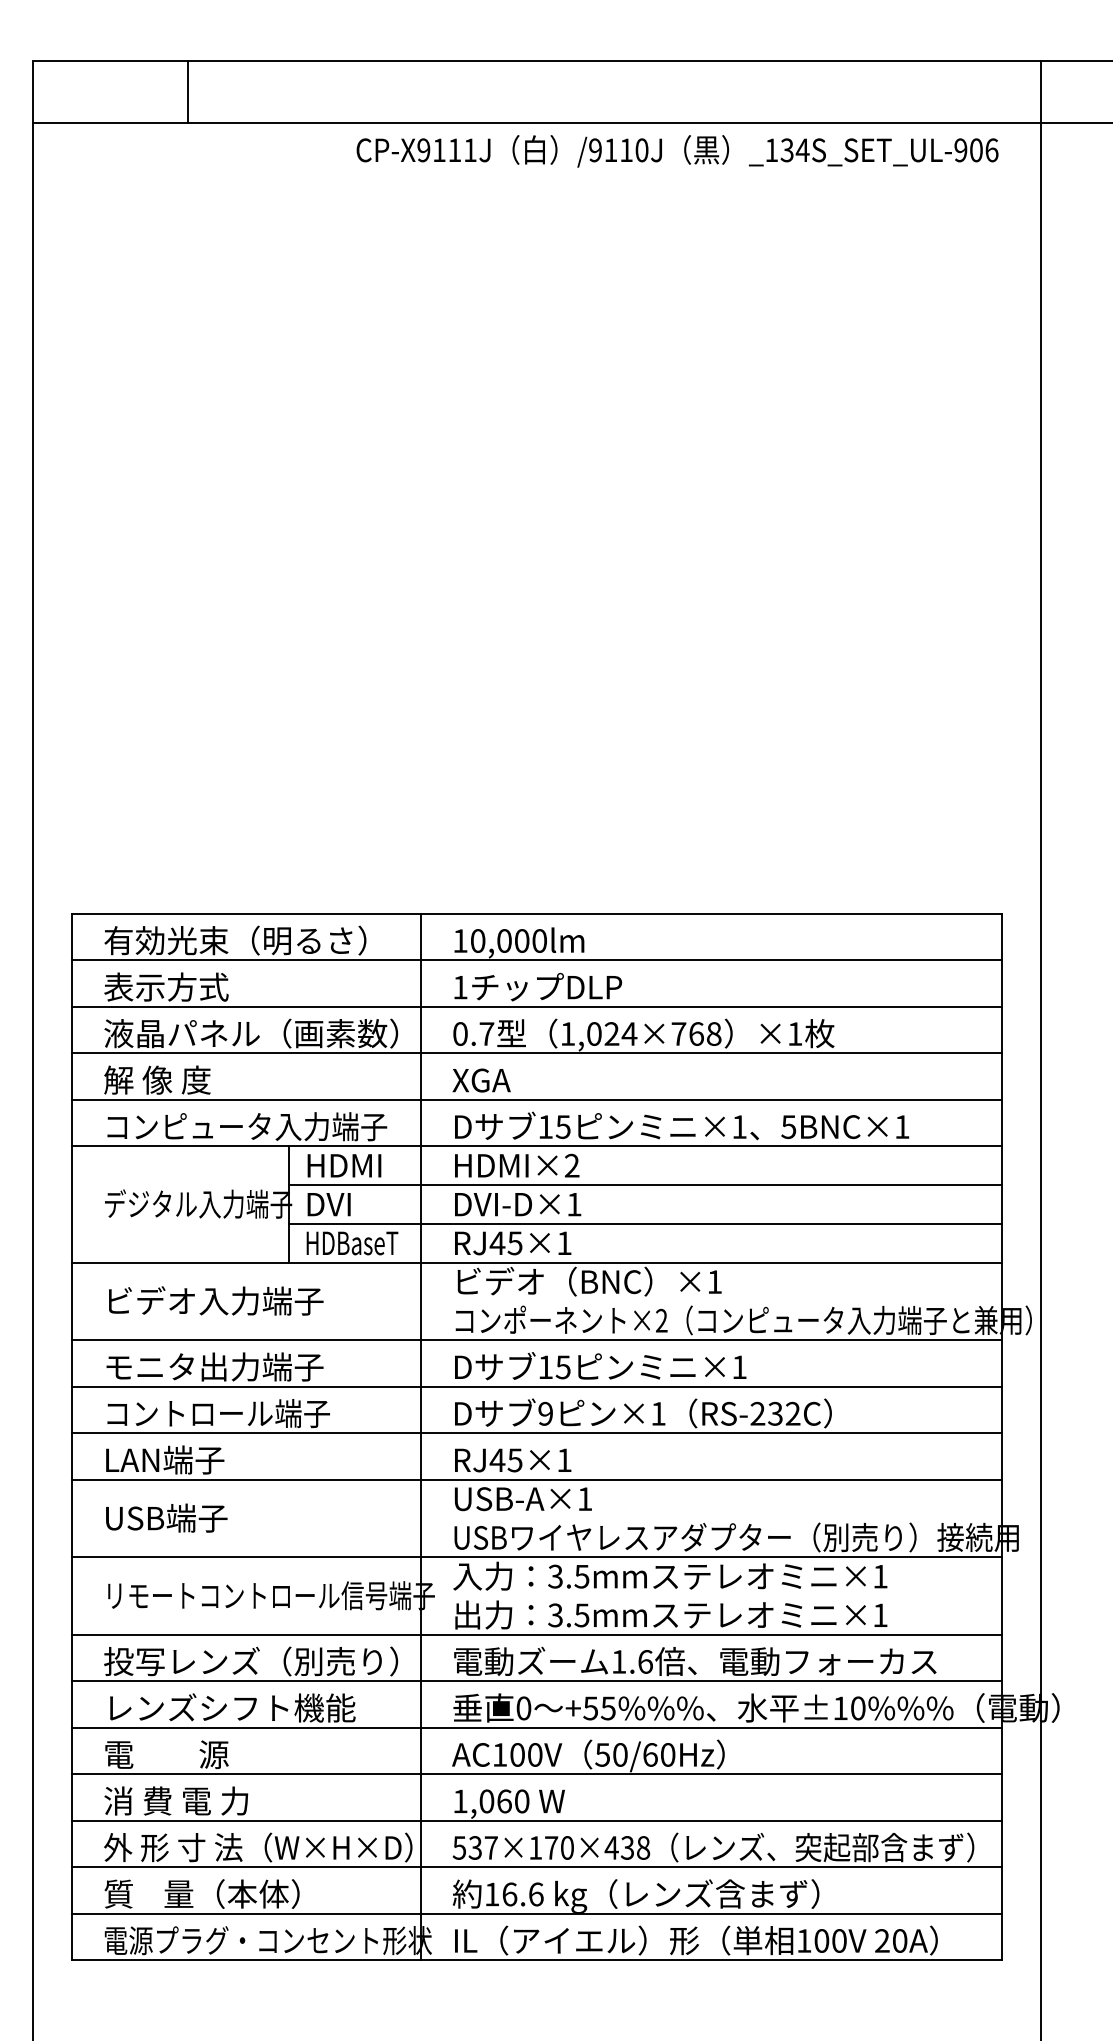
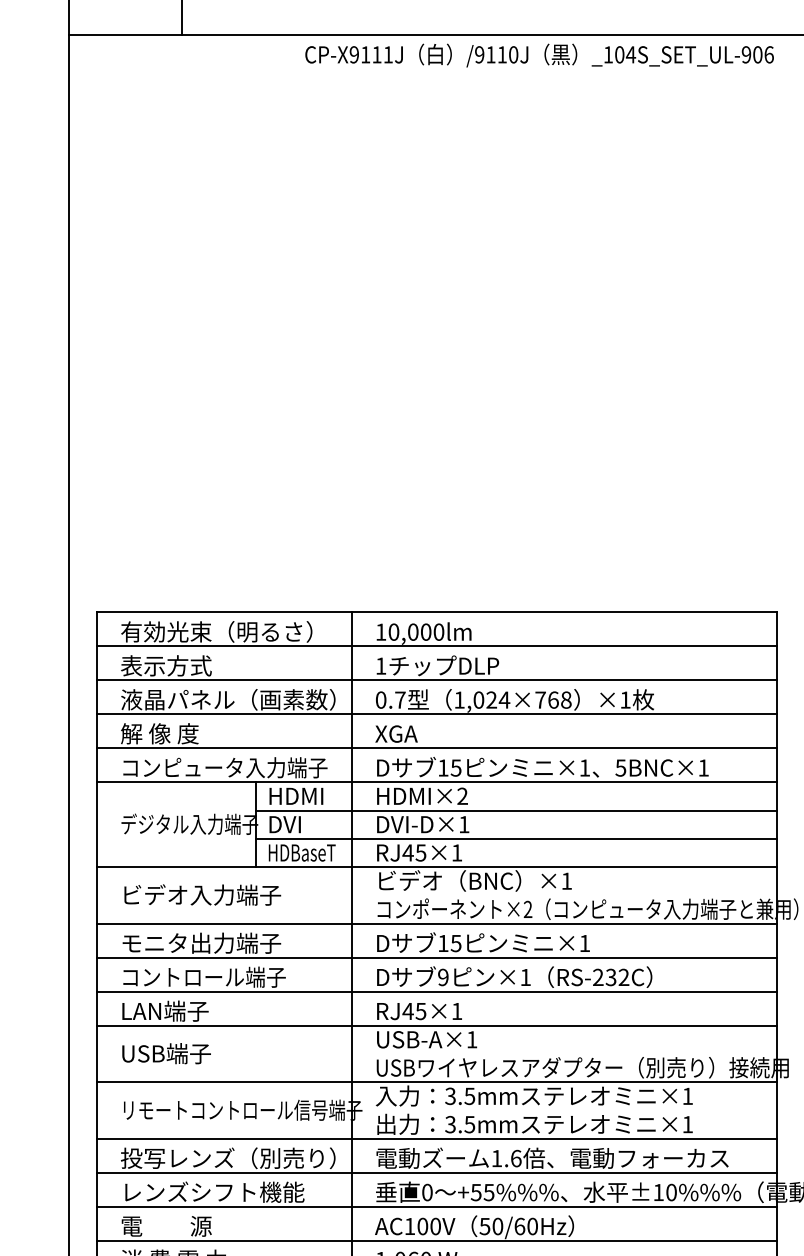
text: (786, 150) -> (619, 54), _134S_SET_UL-906 -> _104S_SET_UL-906

